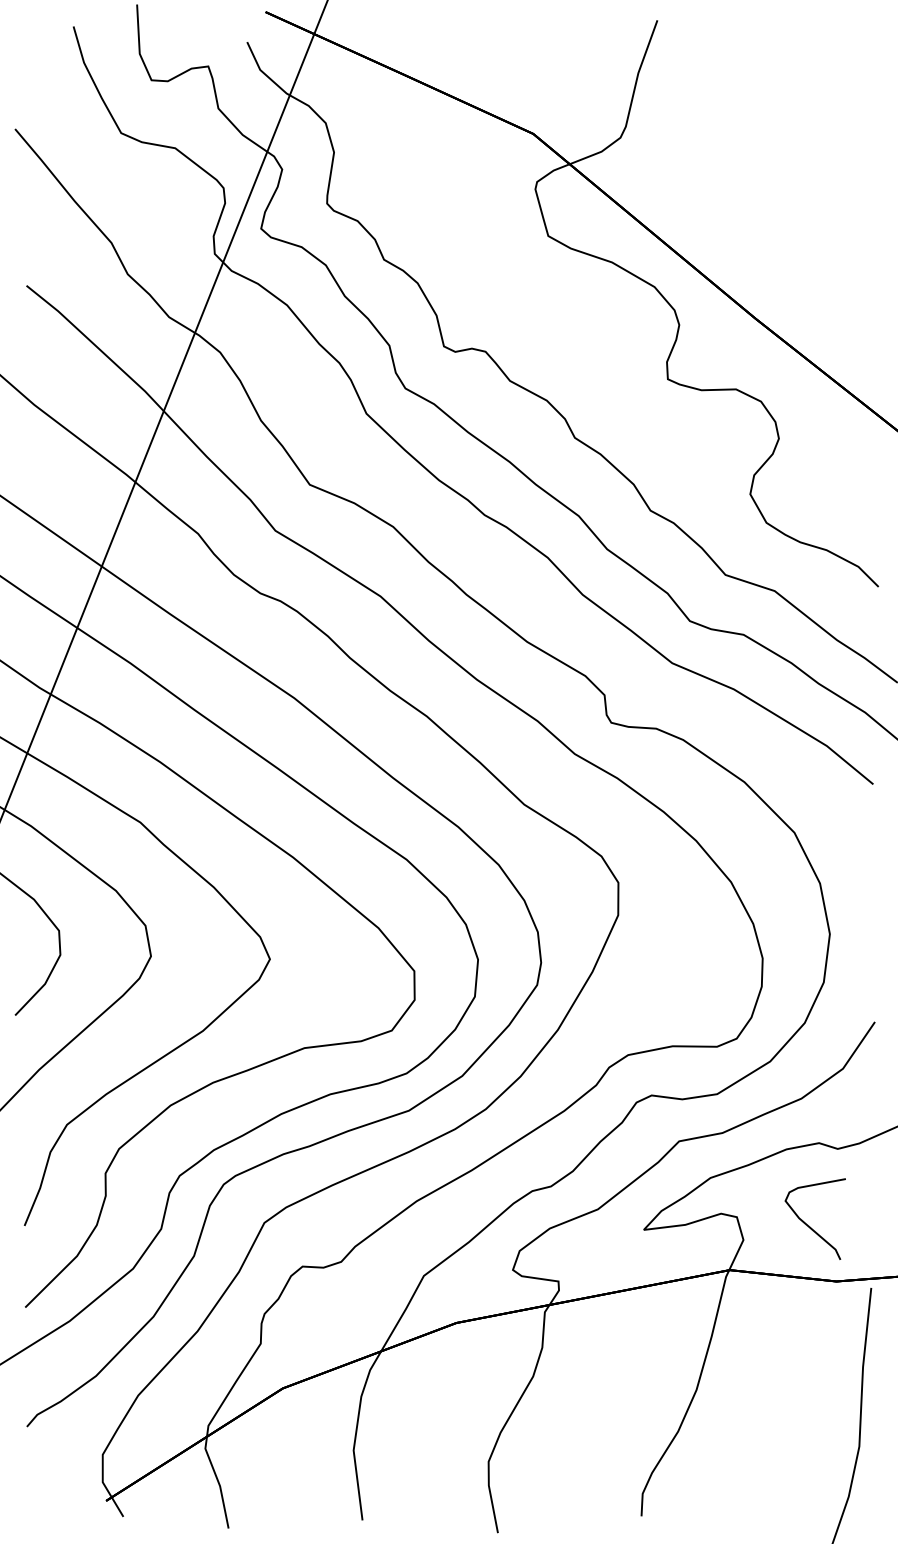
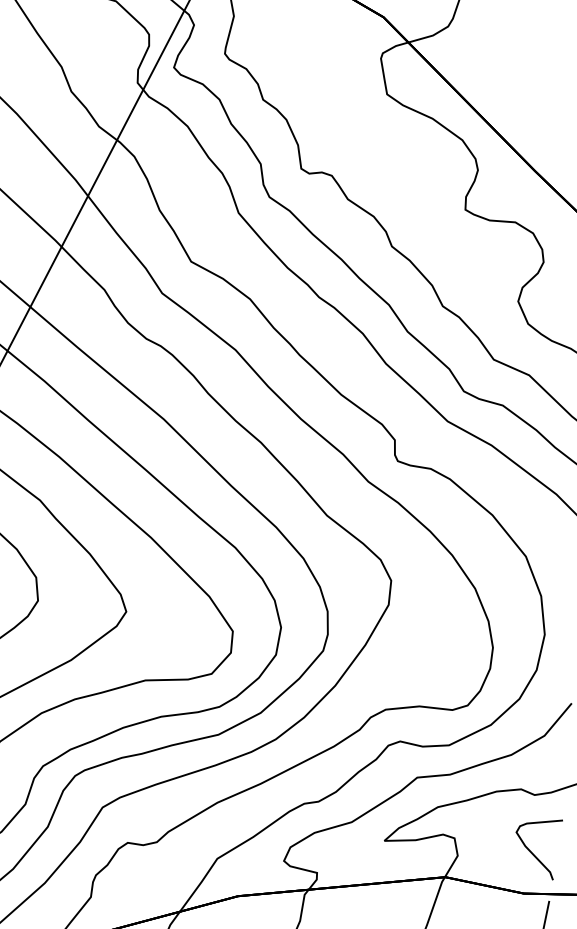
curve: (809, 1225) -> (532, 852), moved

